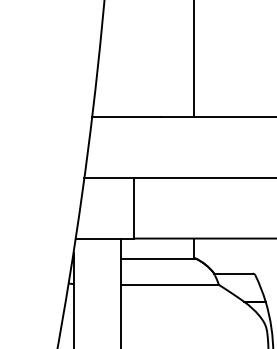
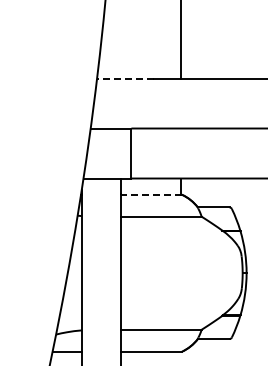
line: (125, 117) -> (124, 78), solid -> dashed
line: (158, 259) -> (151, 195), solid -> dashed

